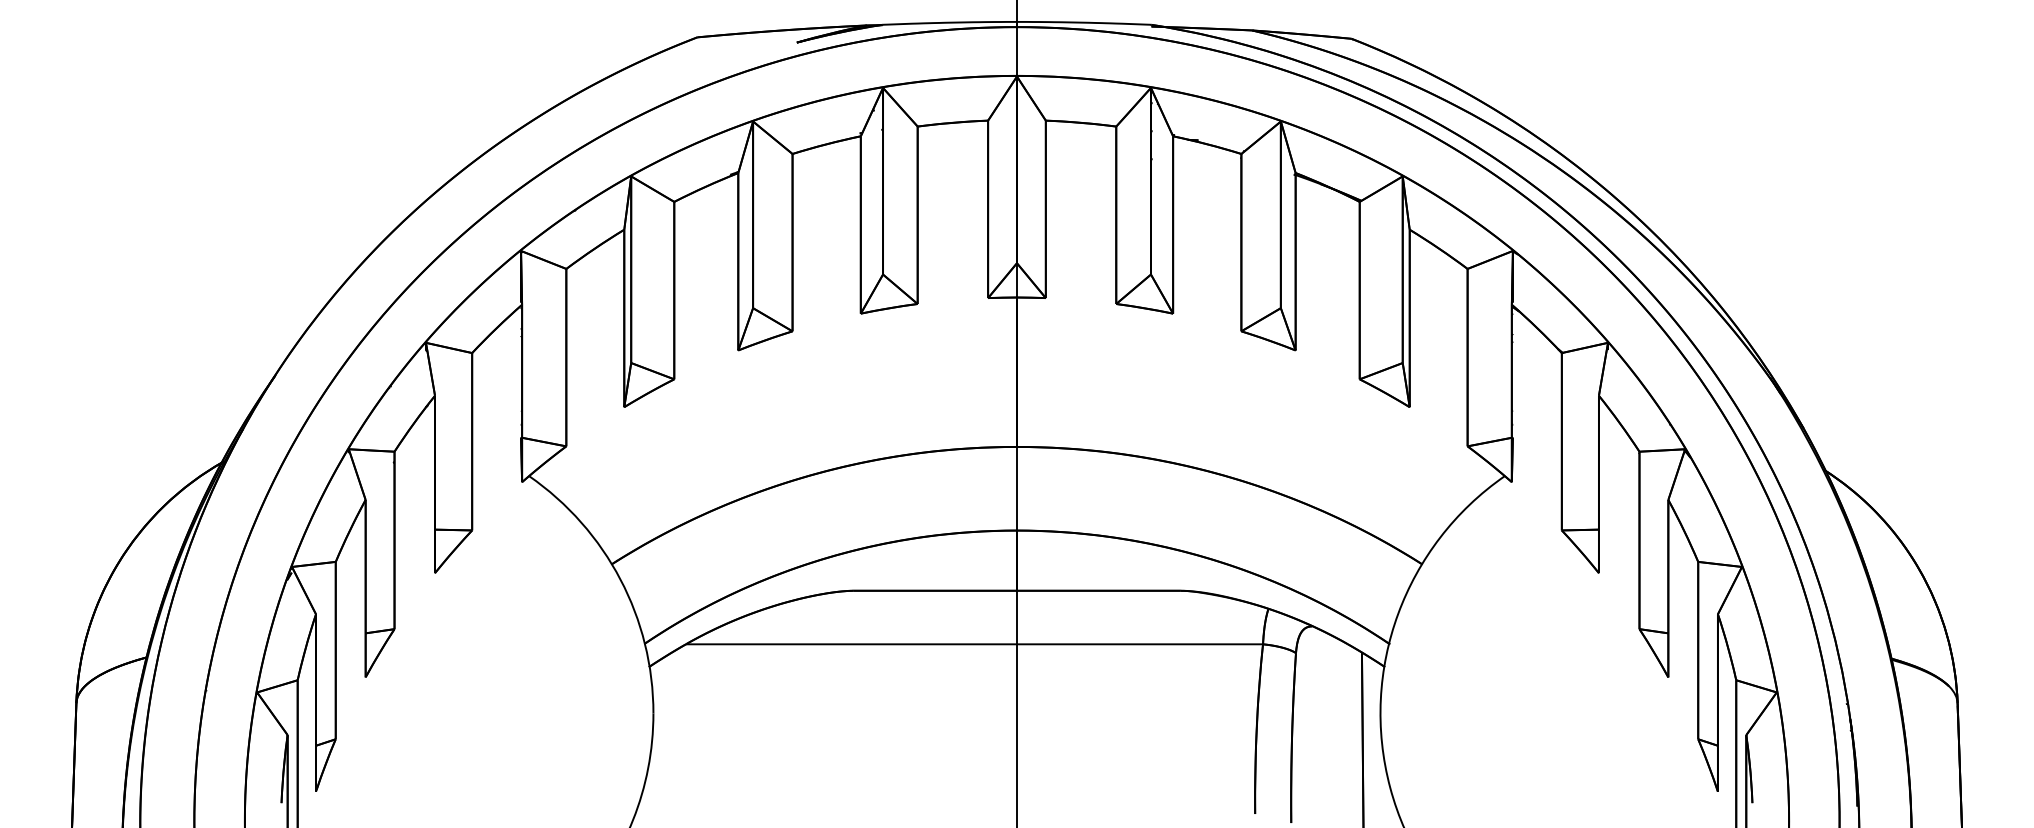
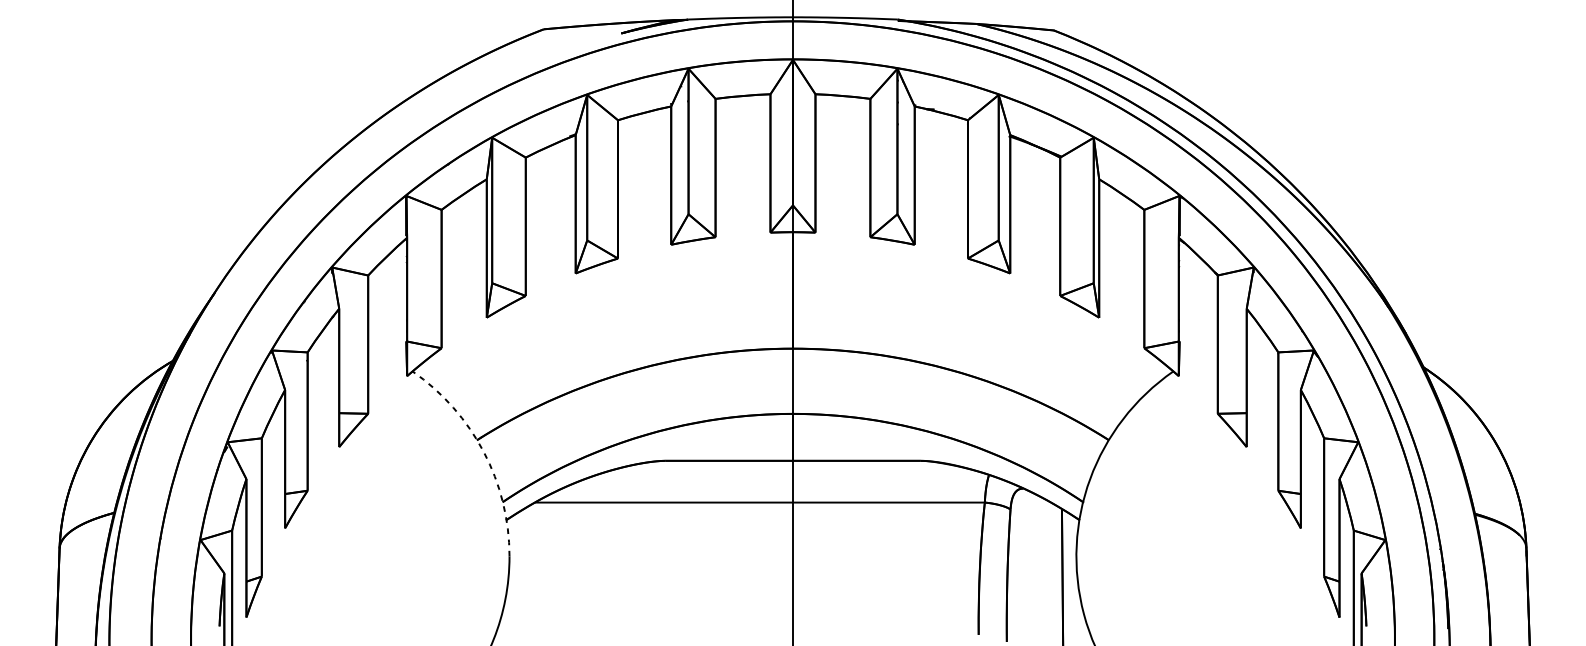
arc: (620, 579) -> (483, 452), solid -> dashed

